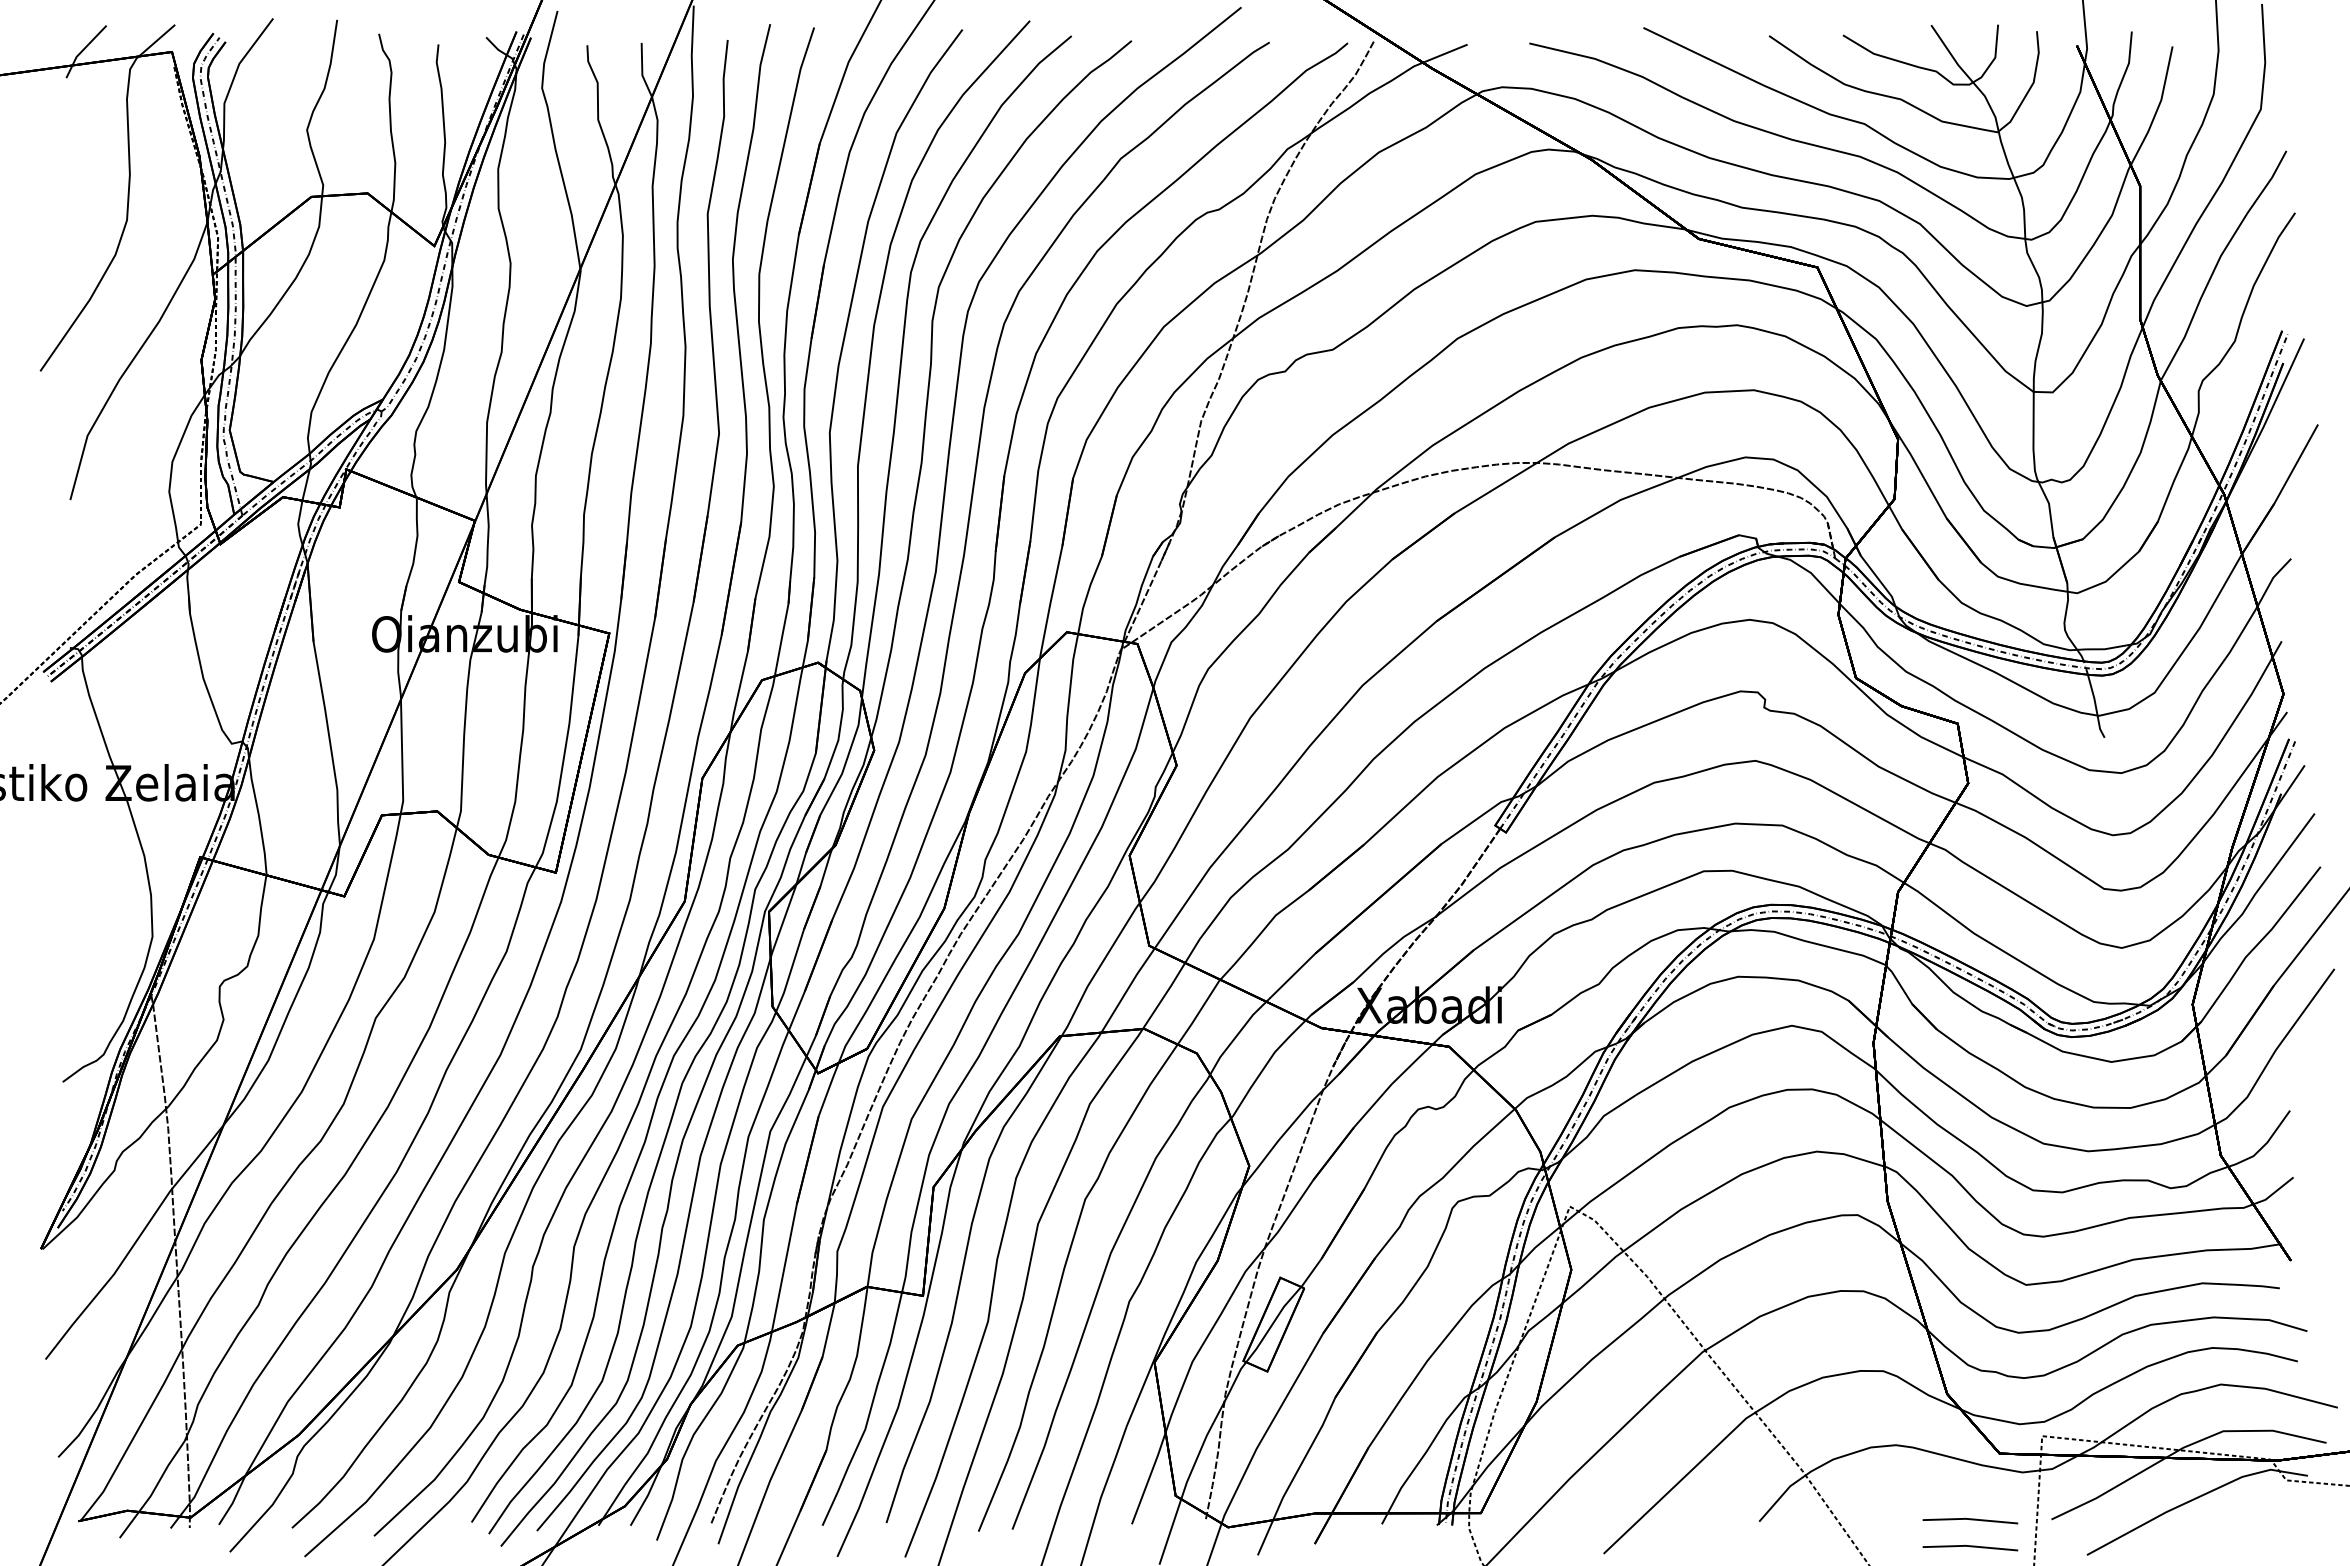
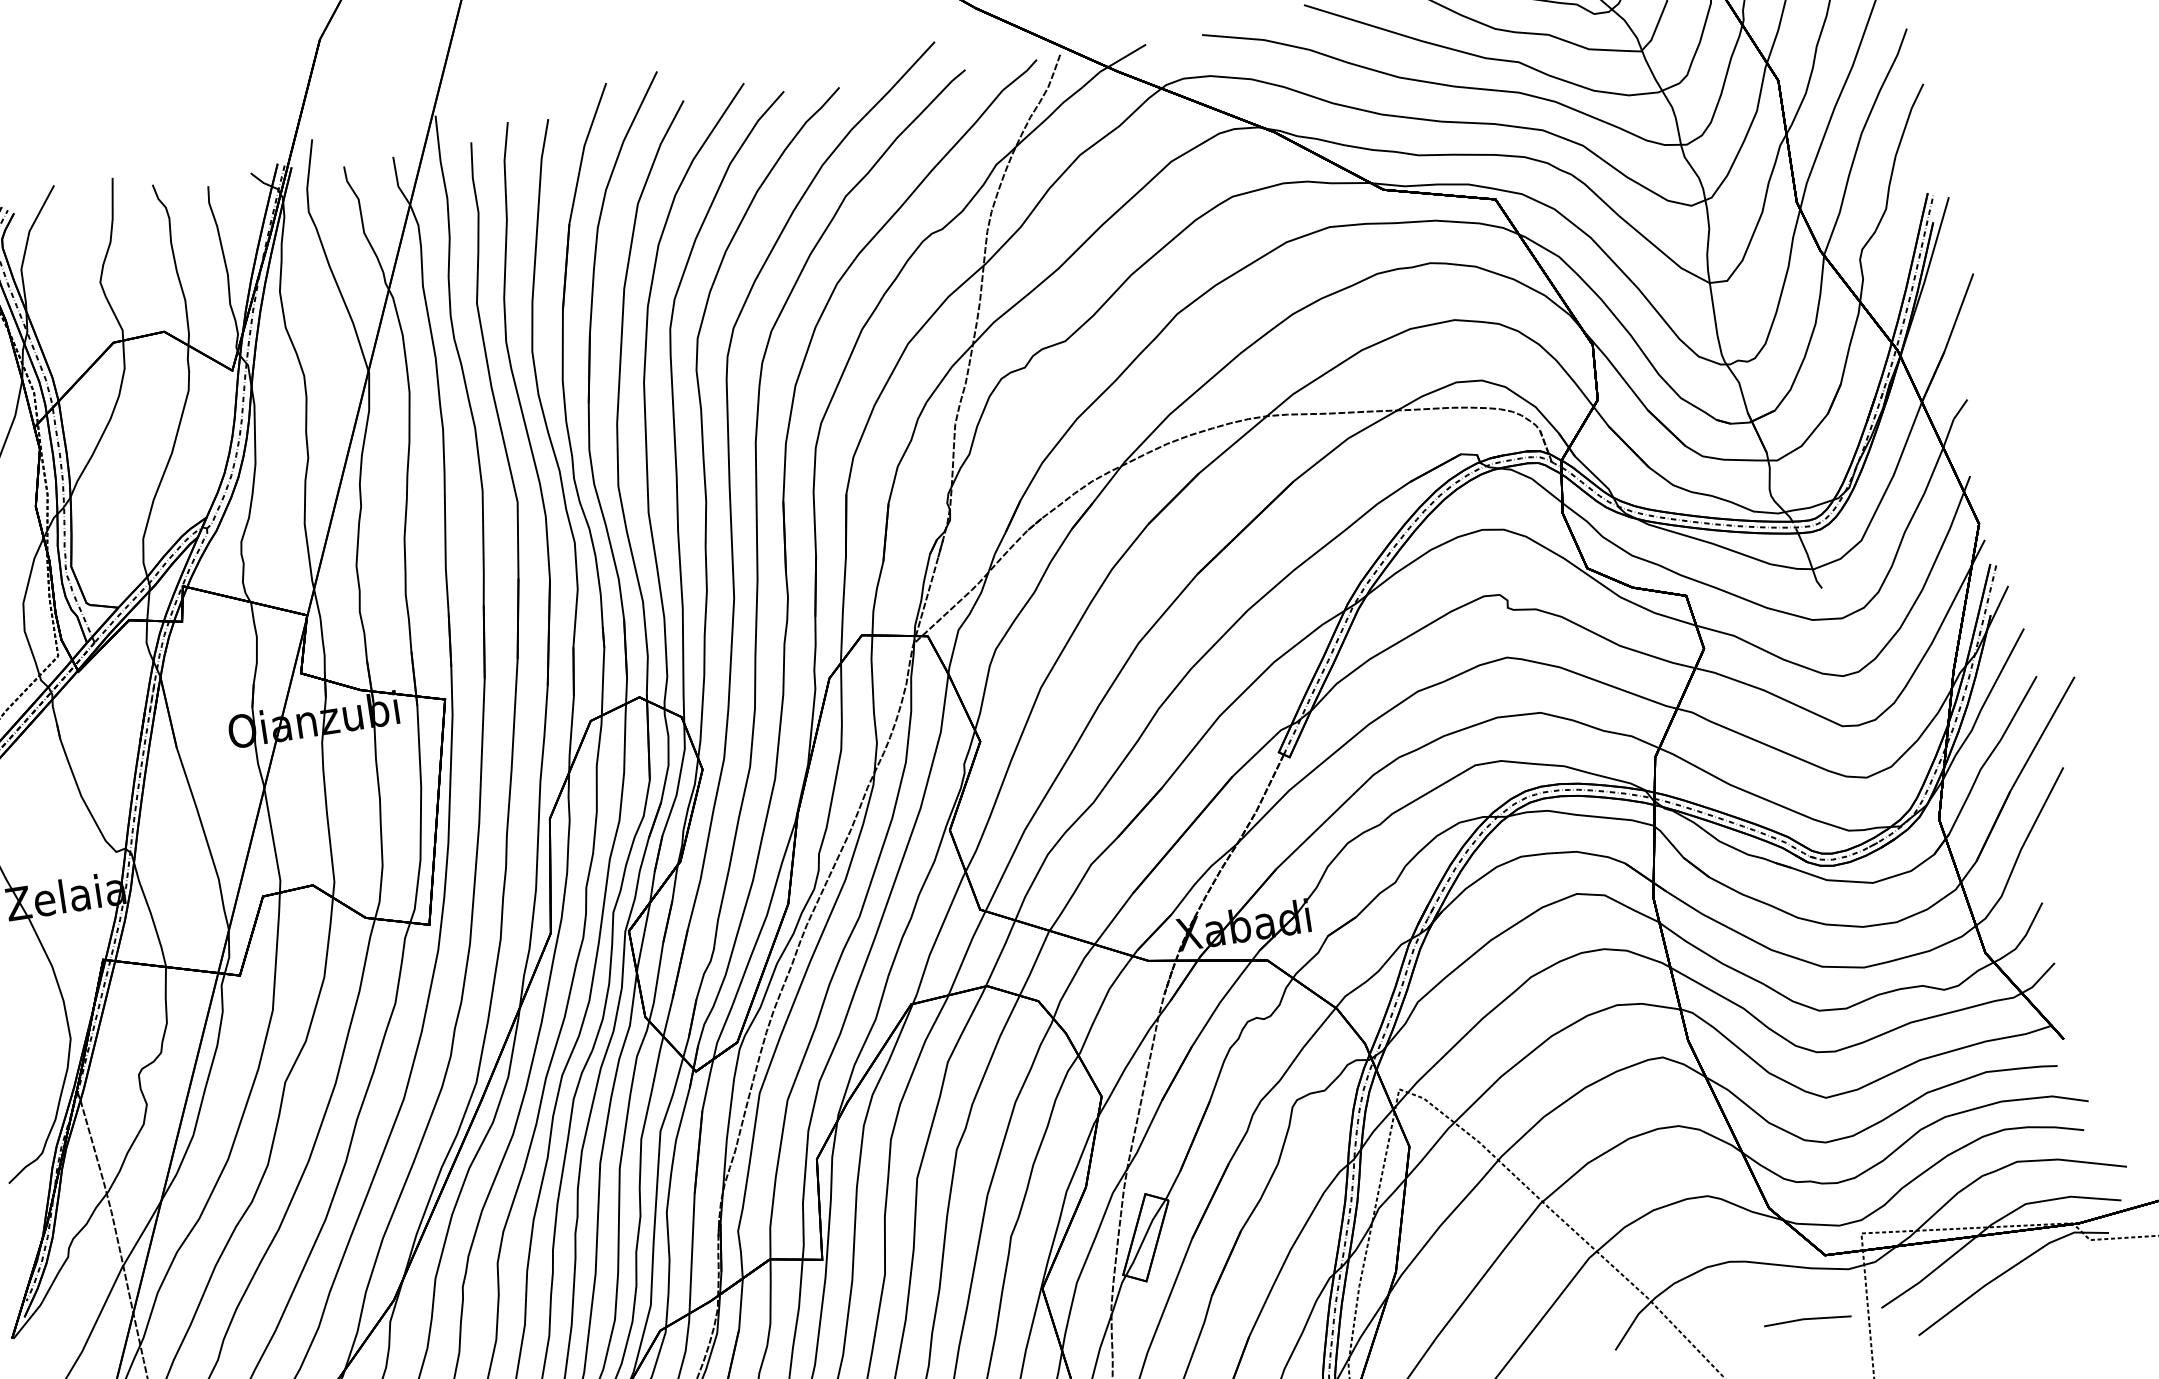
line: (1970, 1547) -> (1811, 1344), removed

